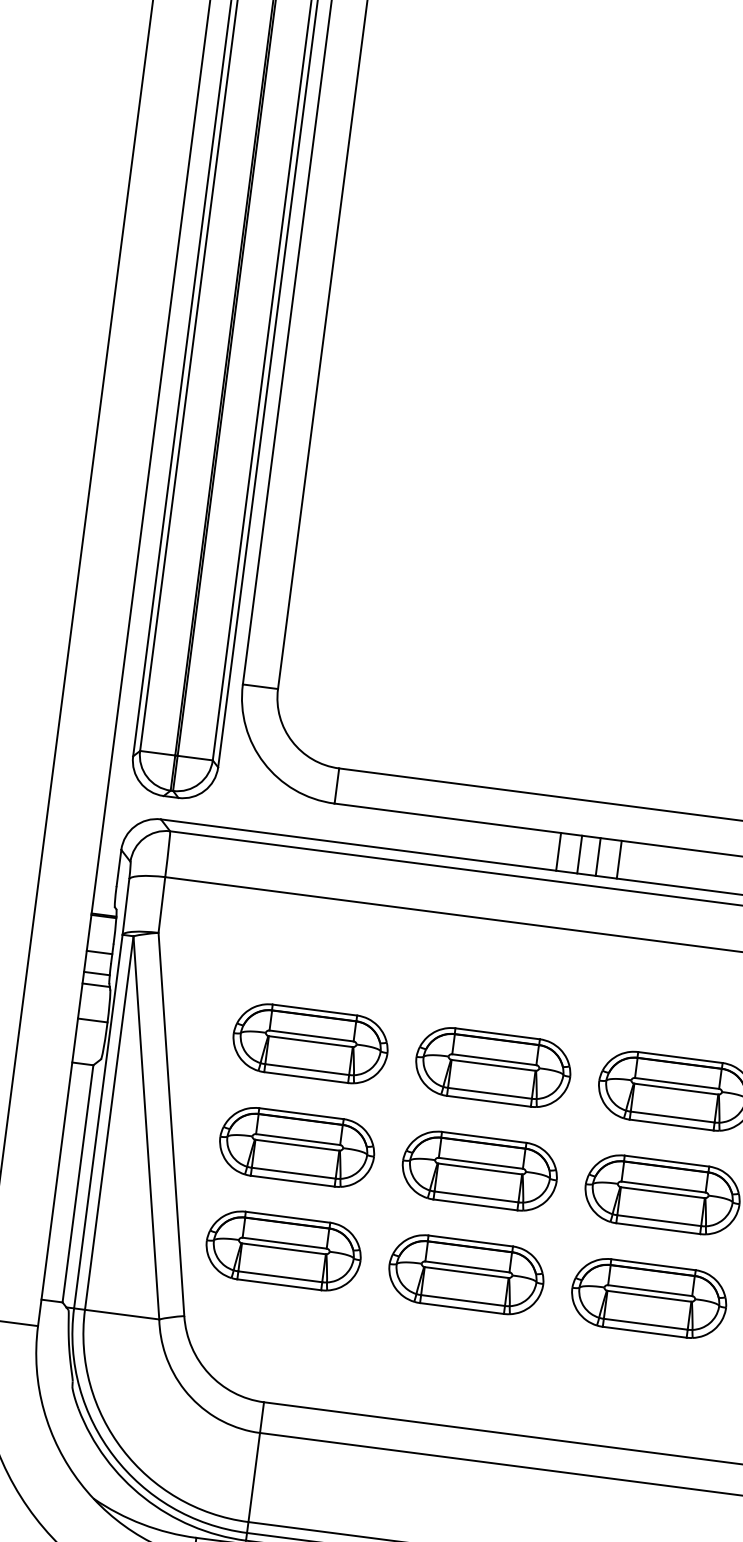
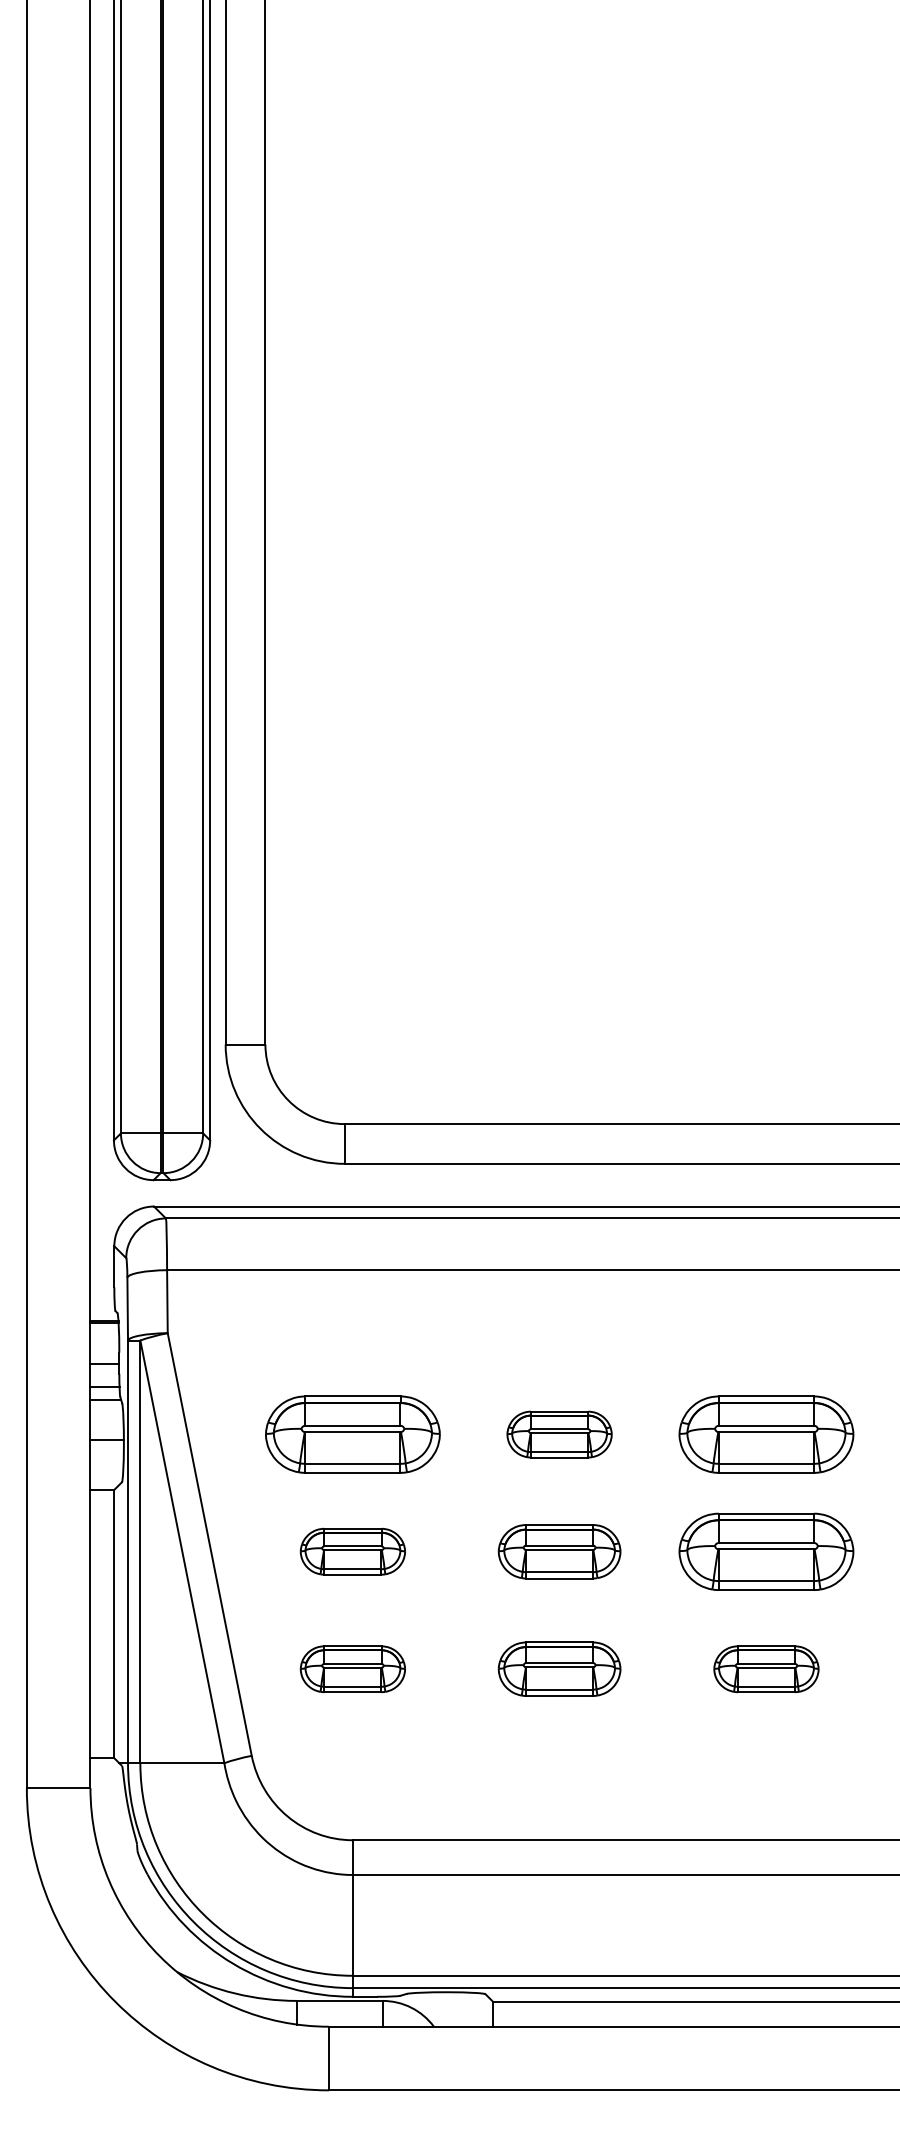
line: (558, 851) -> (601, 1184), removed
line: (580, 854) -> (625, 1184), removed
line: (597, 856) -> (645, 1184), removed
line: (619, 859) -> (669, 1184), removed
part: (493, 1067) -> (559, 1434), size x0.6
part: (296, 1147) -> (352, 1551), size x0.6
part: (479, 1170) -> (559, 1551), size x0.7
part: (283, 1251) -> (352, 1669), size x0.6
part: (466, 1275) -> (559, 1669), size x0.7
part: (649, 1298) -> (766, 1669), size x0.6

